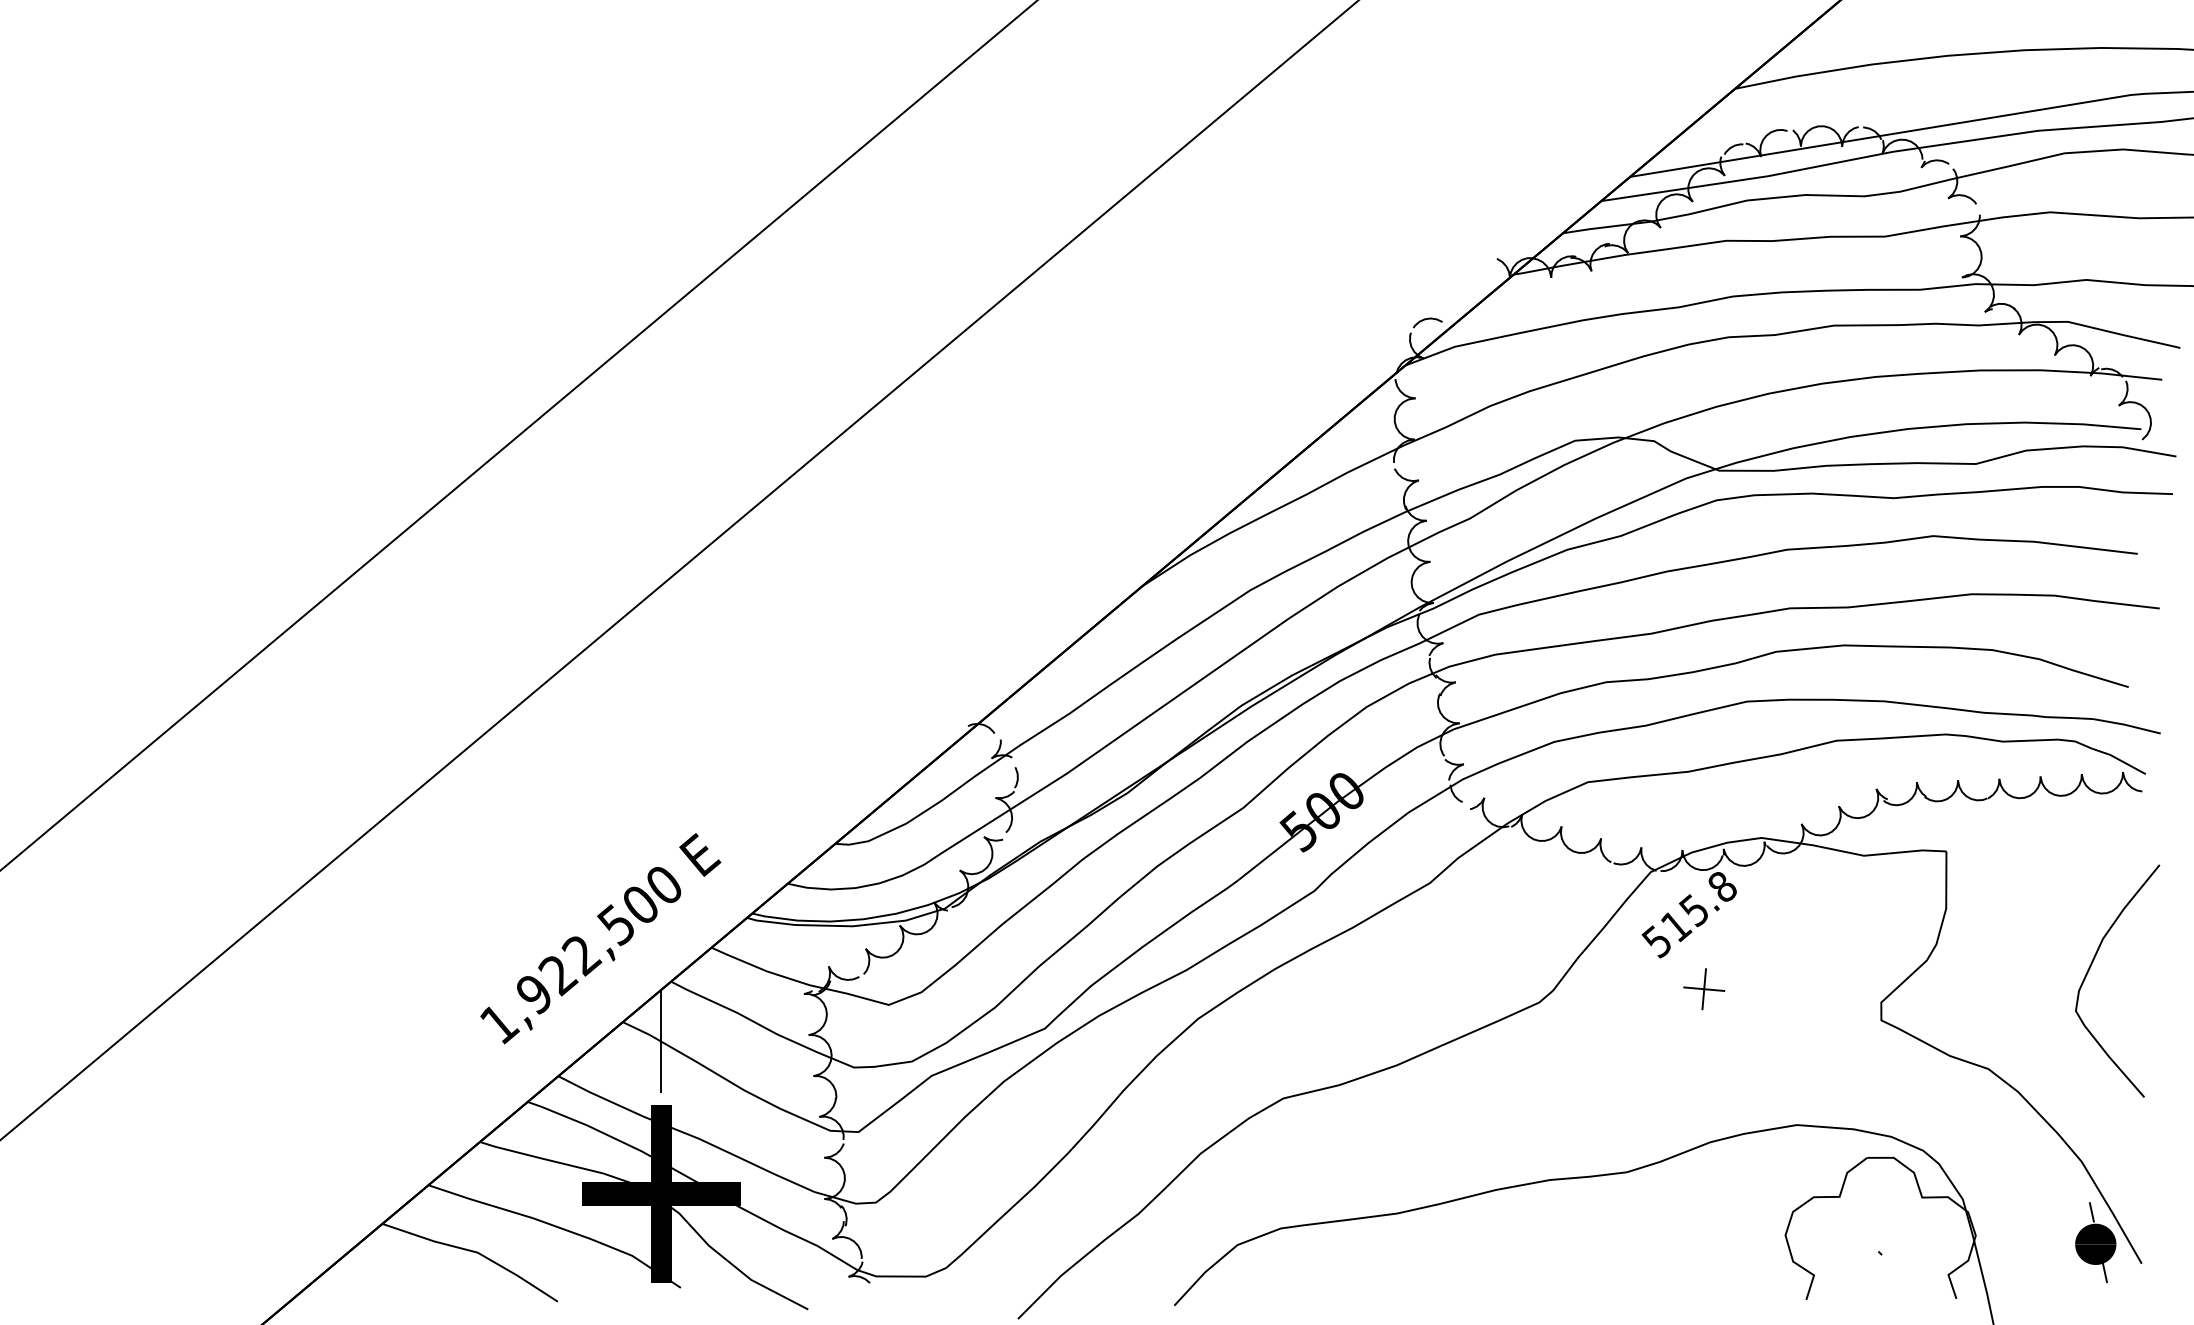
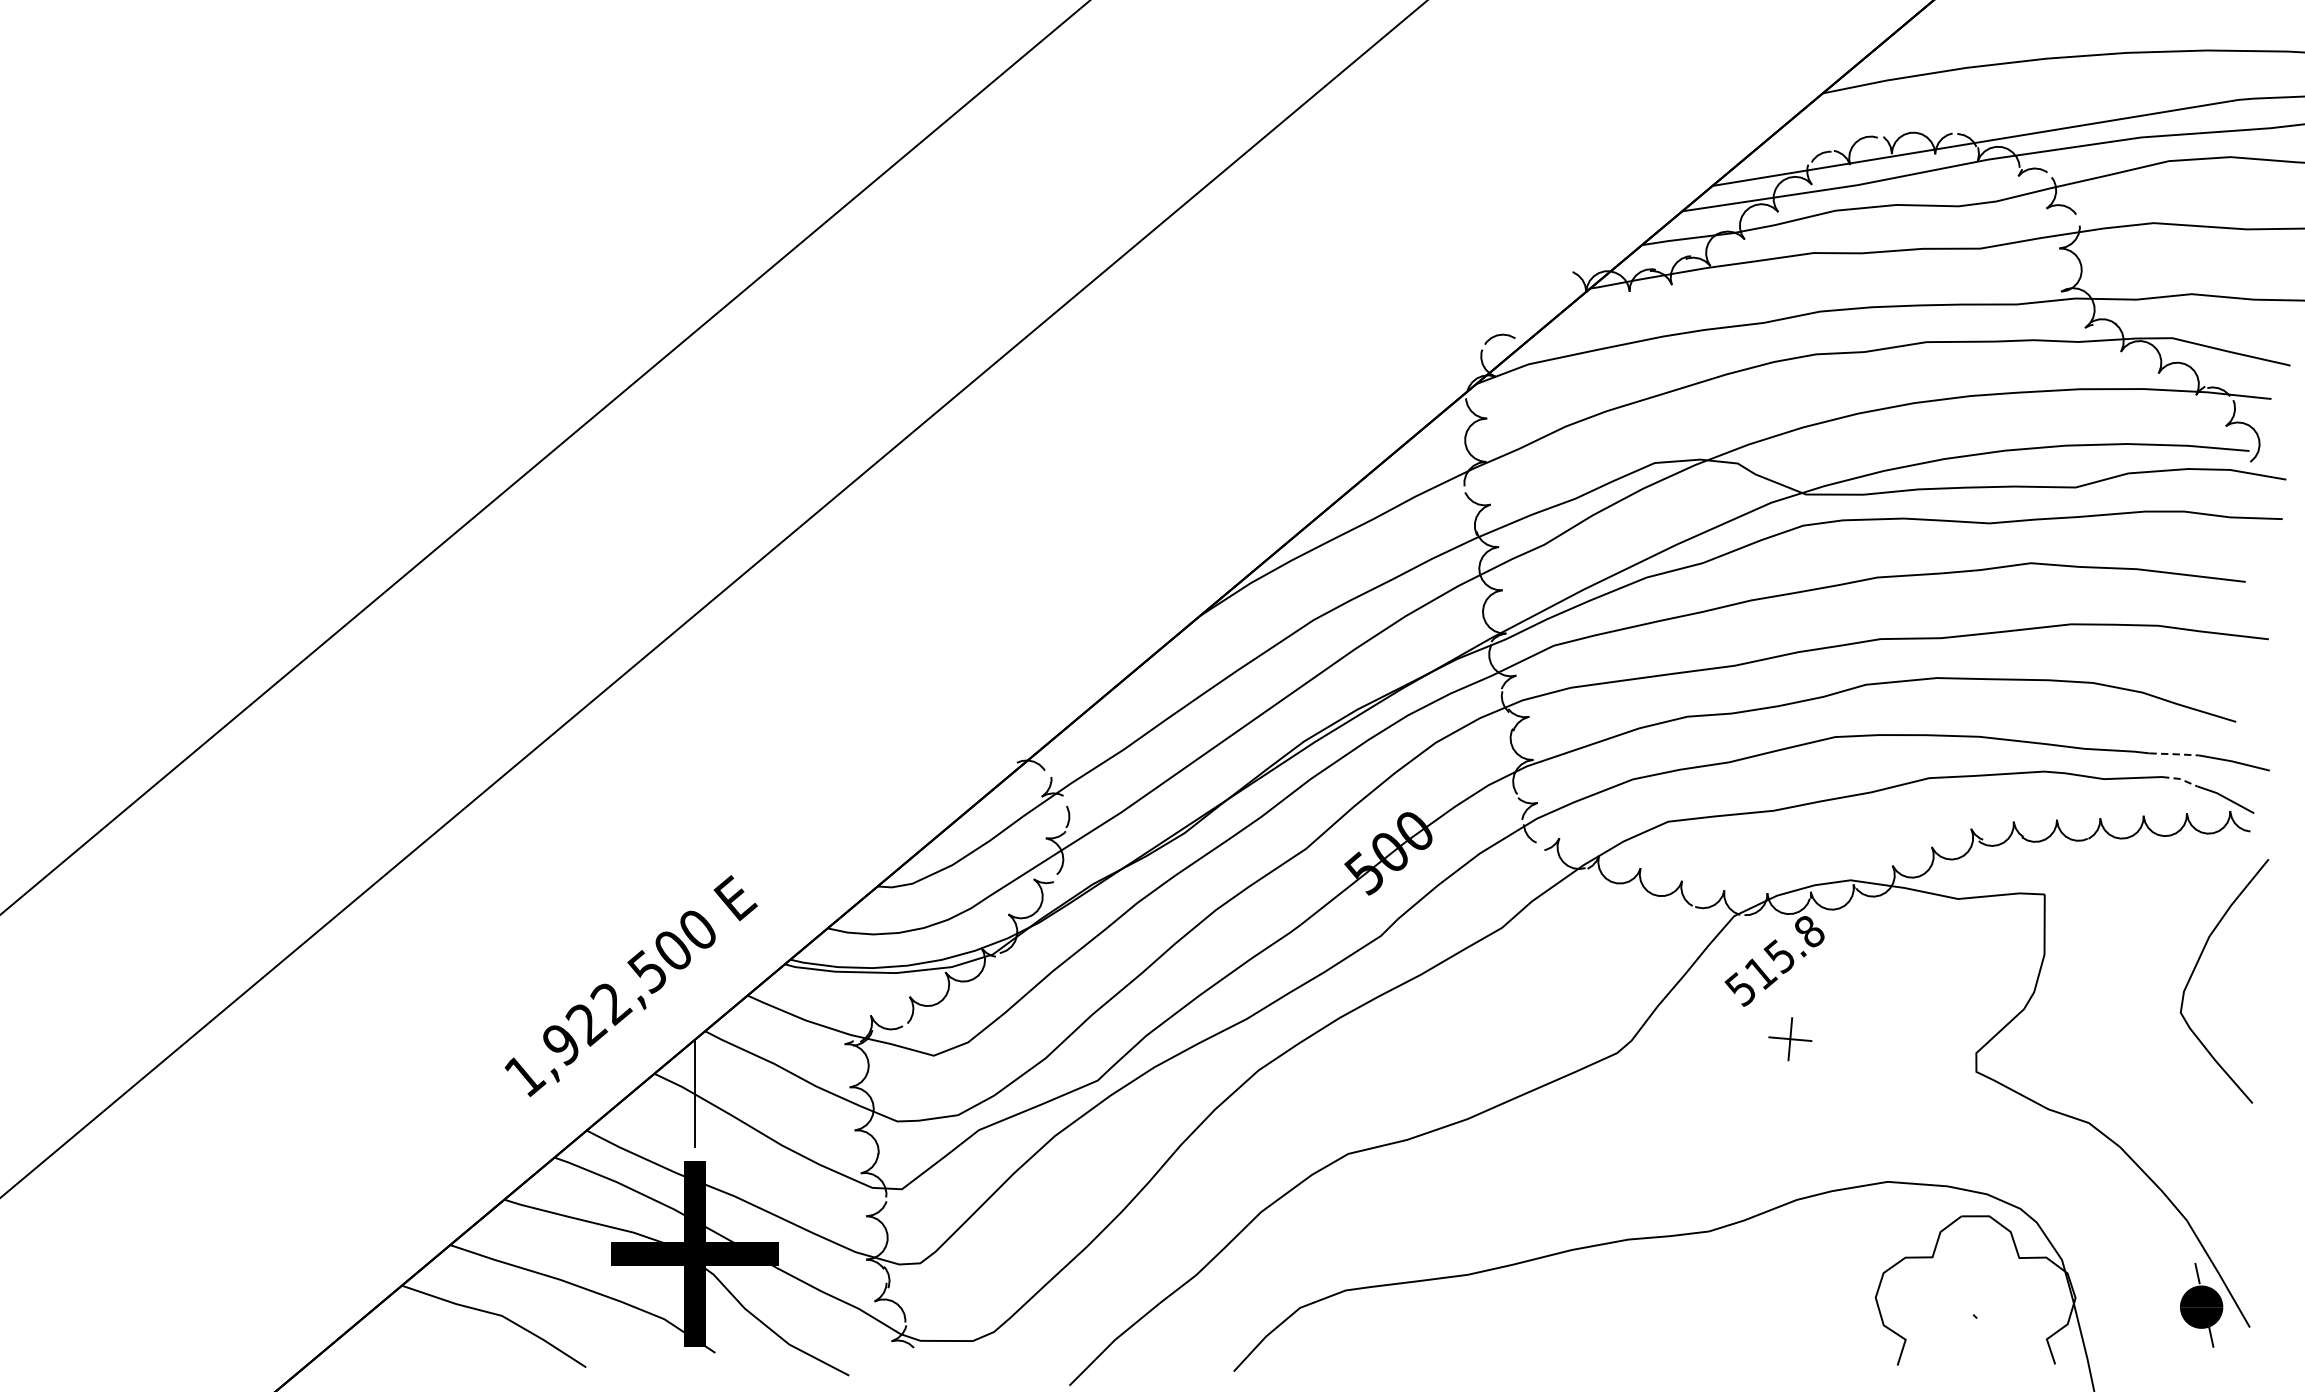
line: (2070, 717) -> (2175, 753), solid -> dashed
line: (2075, 741) -> (2180, 778), solid -> dashed
curve: (2091, 966) -> (2197, 965), moved

